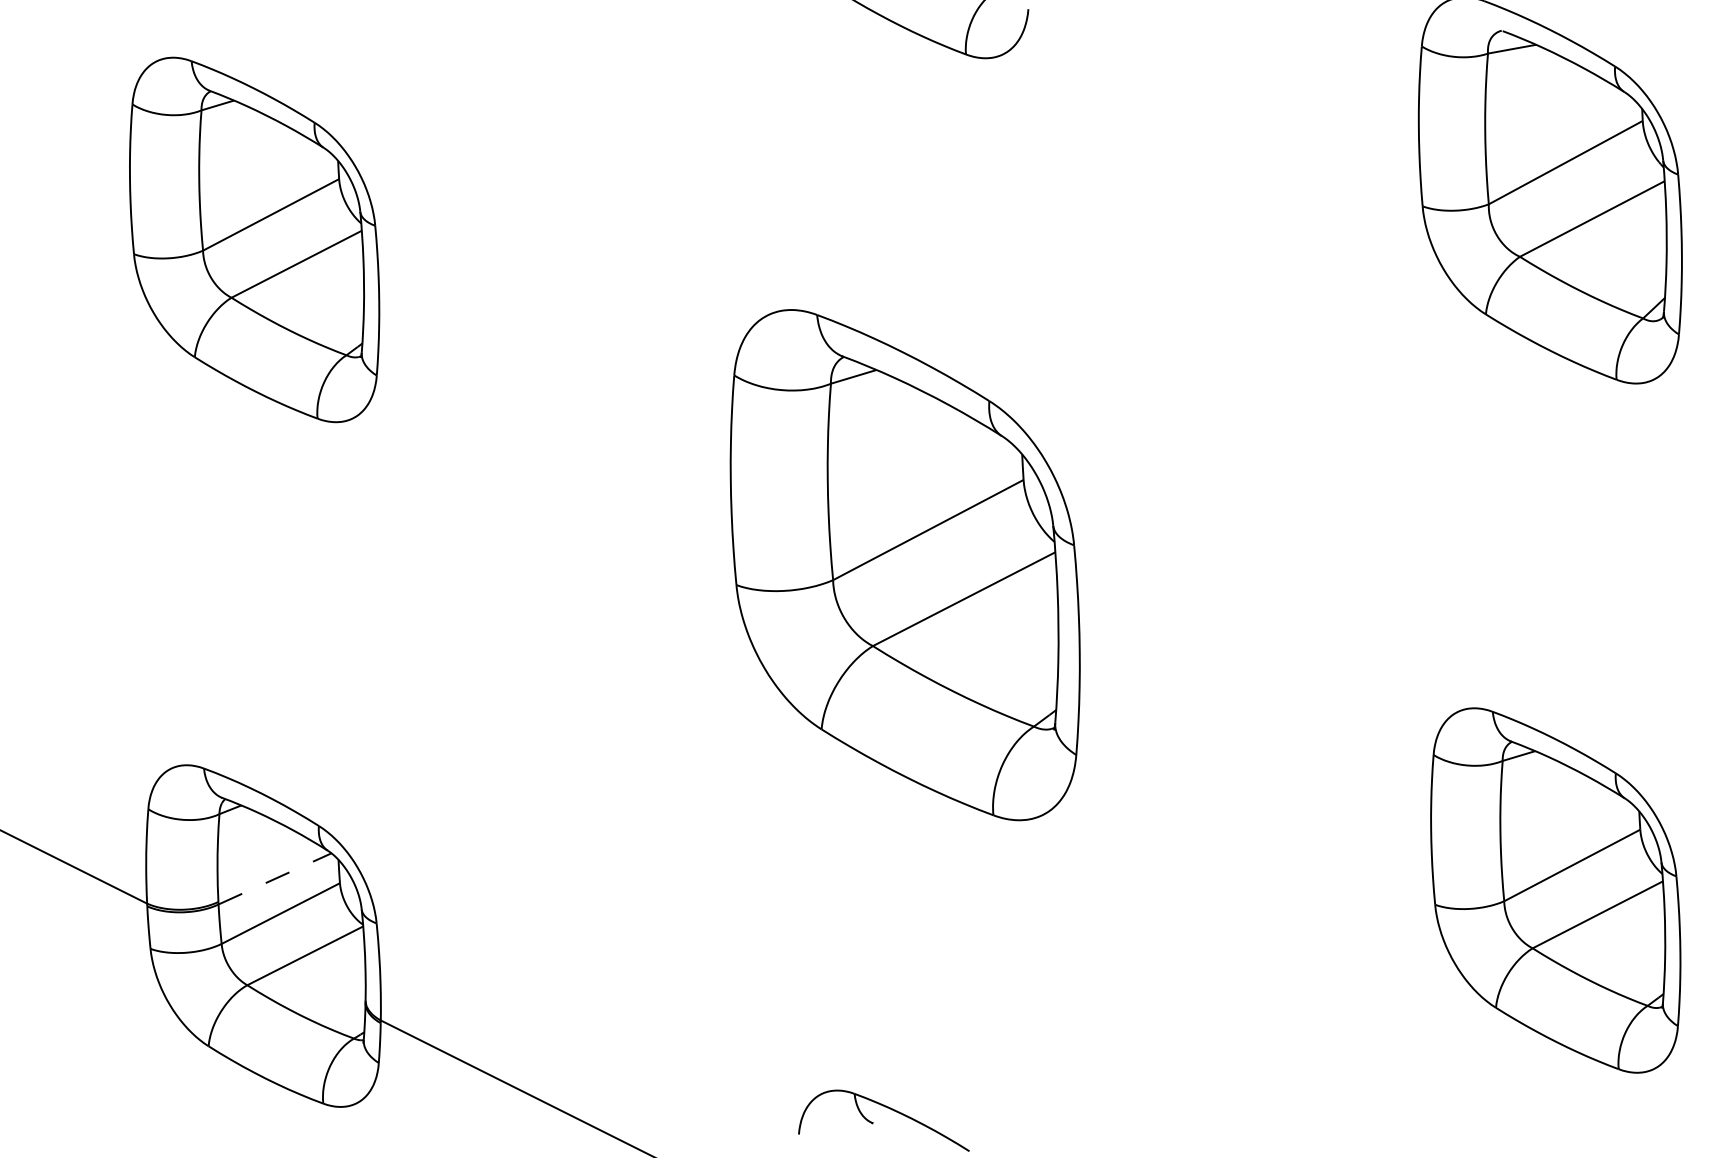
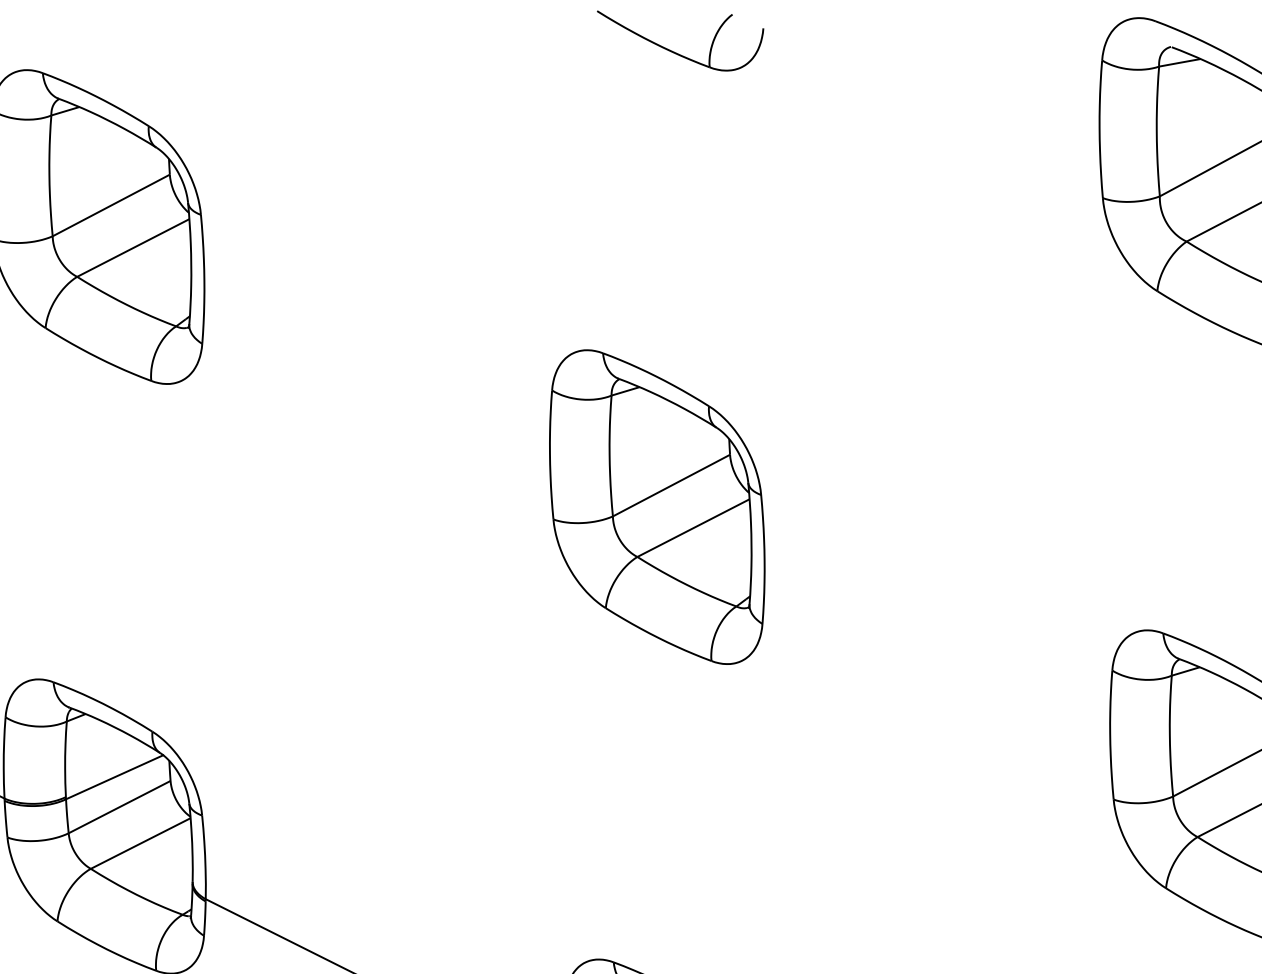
part: (904, 565) -> (656, 507), size x0.71
line: (275, 878) -> (115, 776), dashed -> solid

